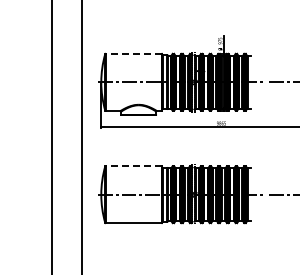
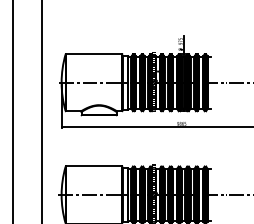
line: (133, 53) -> (93, 53), dashed -> solid
line: (133, 165) -> (93, 165), dashed -> solid

